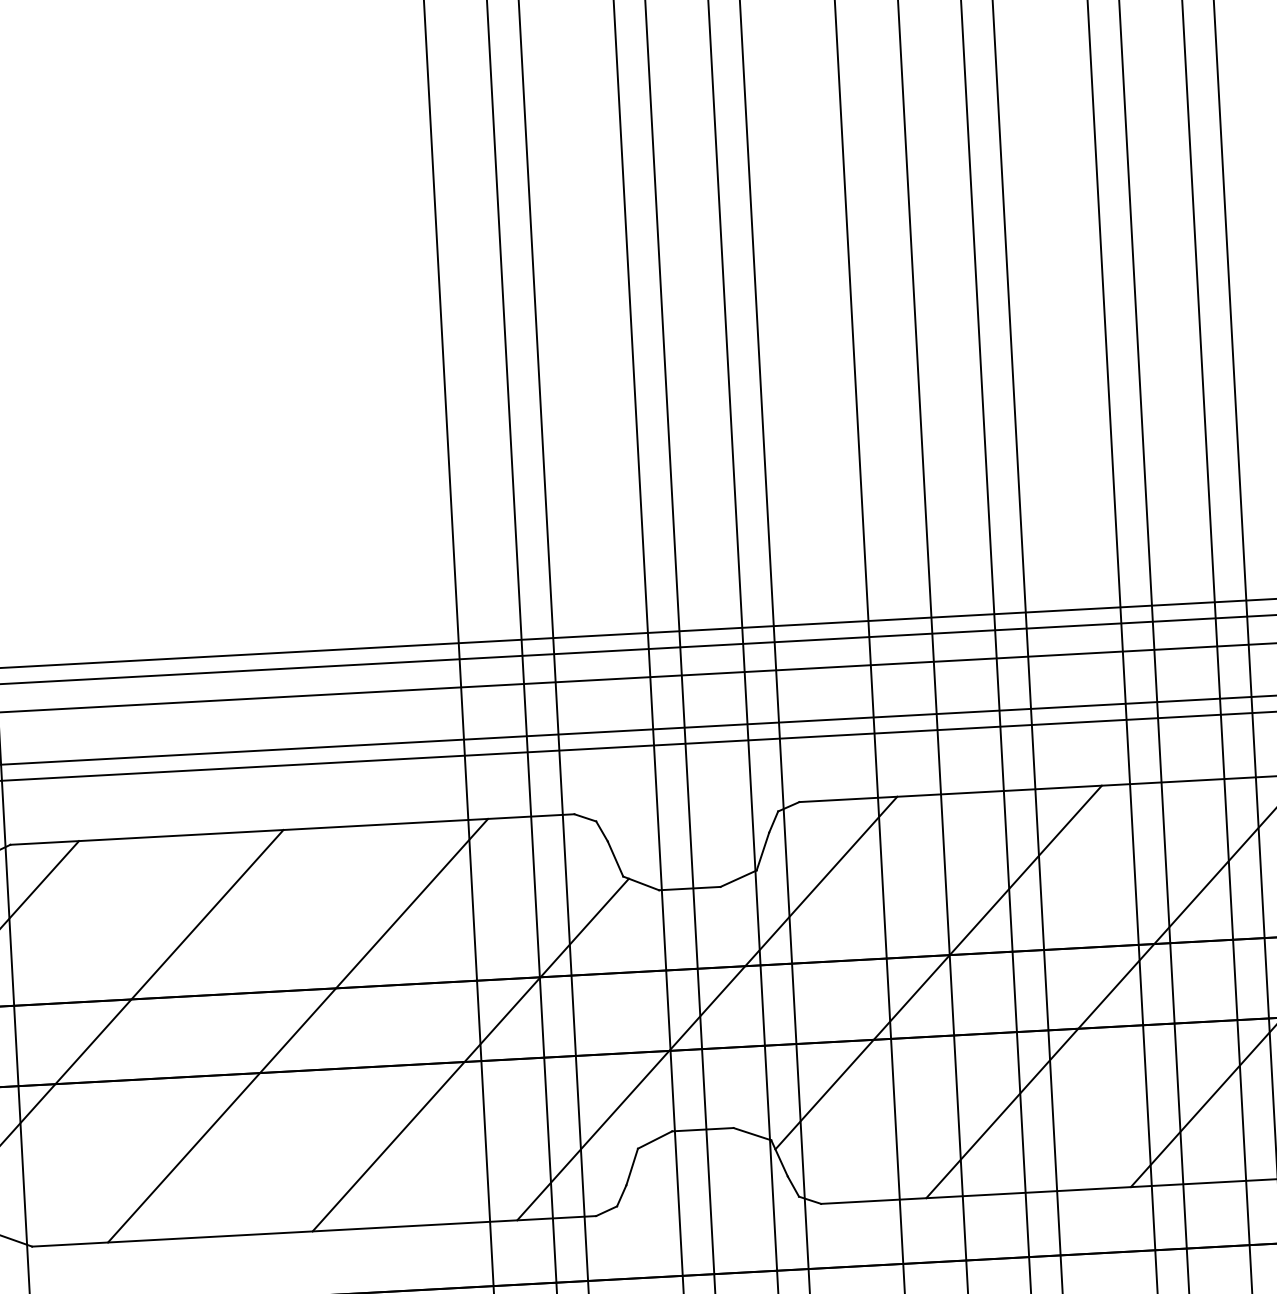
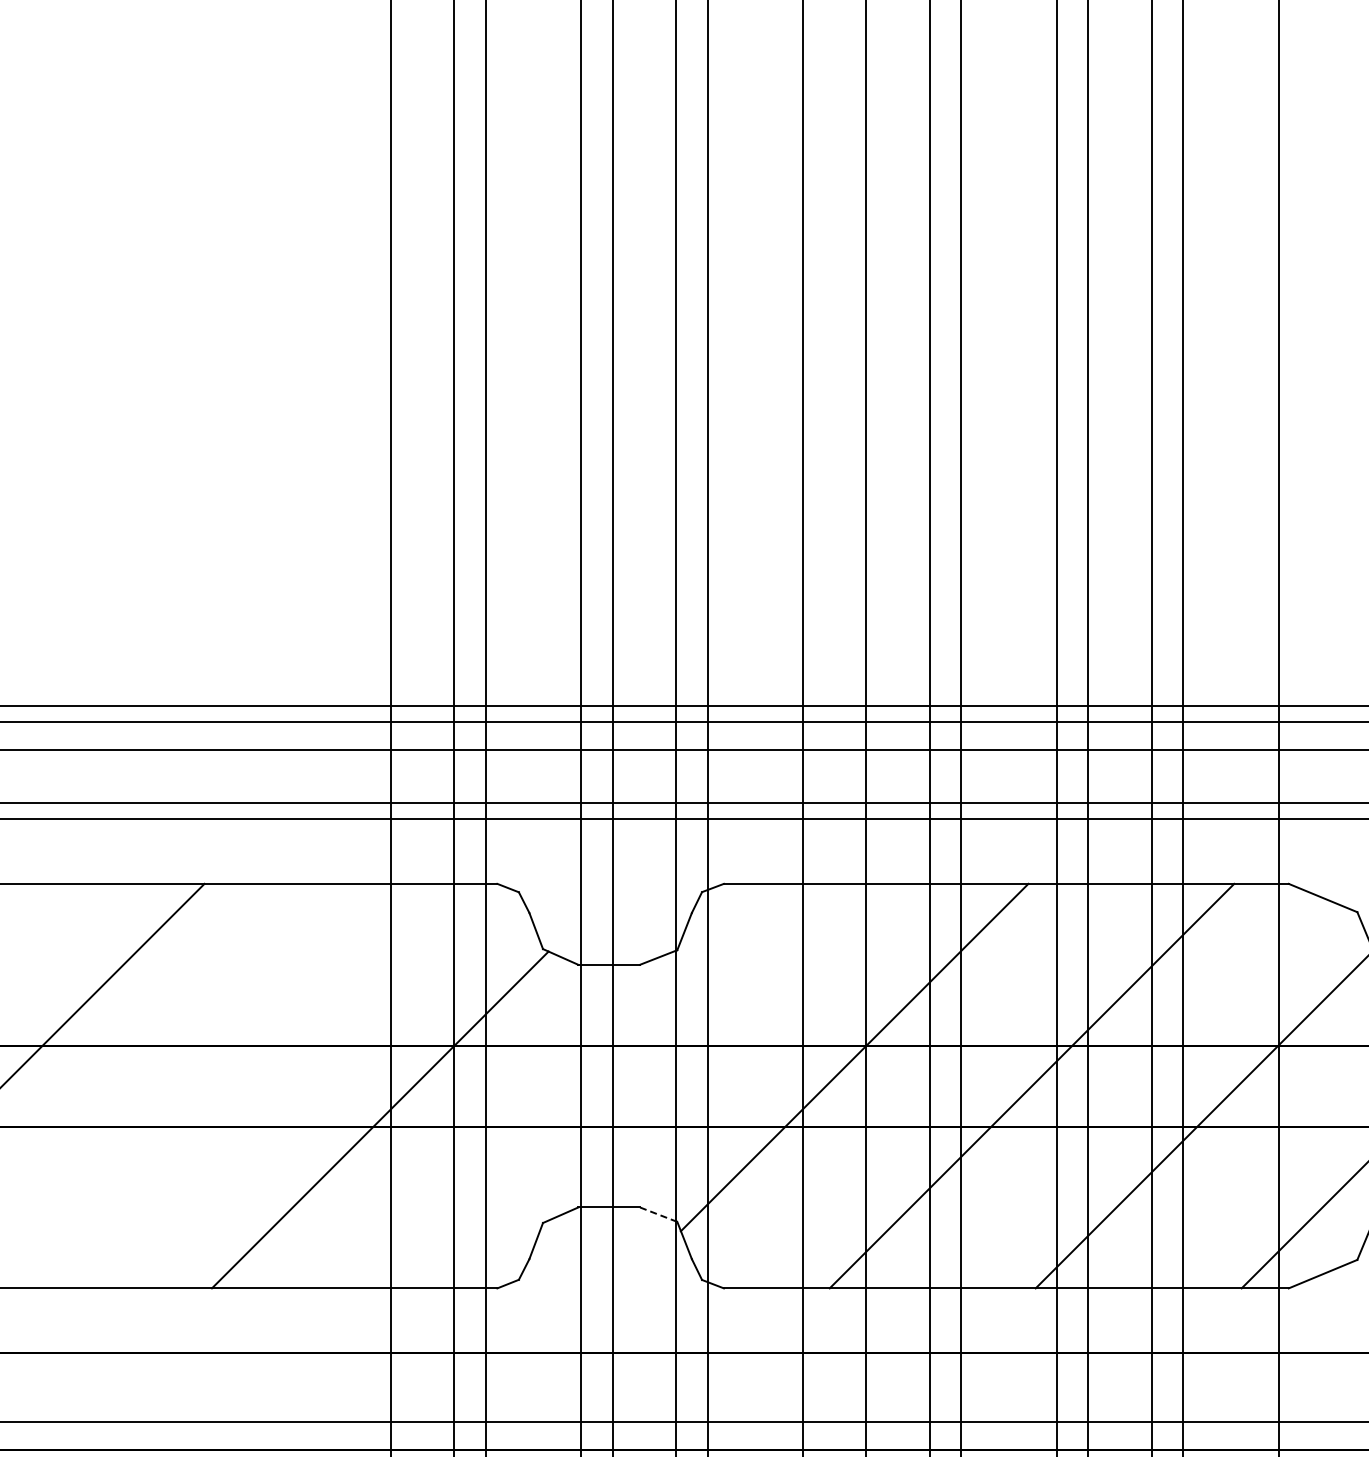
line: (706, 1007) -> (619, 1085), removed
line: (297, 1030) -> (207, 1085), removed
line: (752, 1134) -> (658, 1214), solid -> dashed

